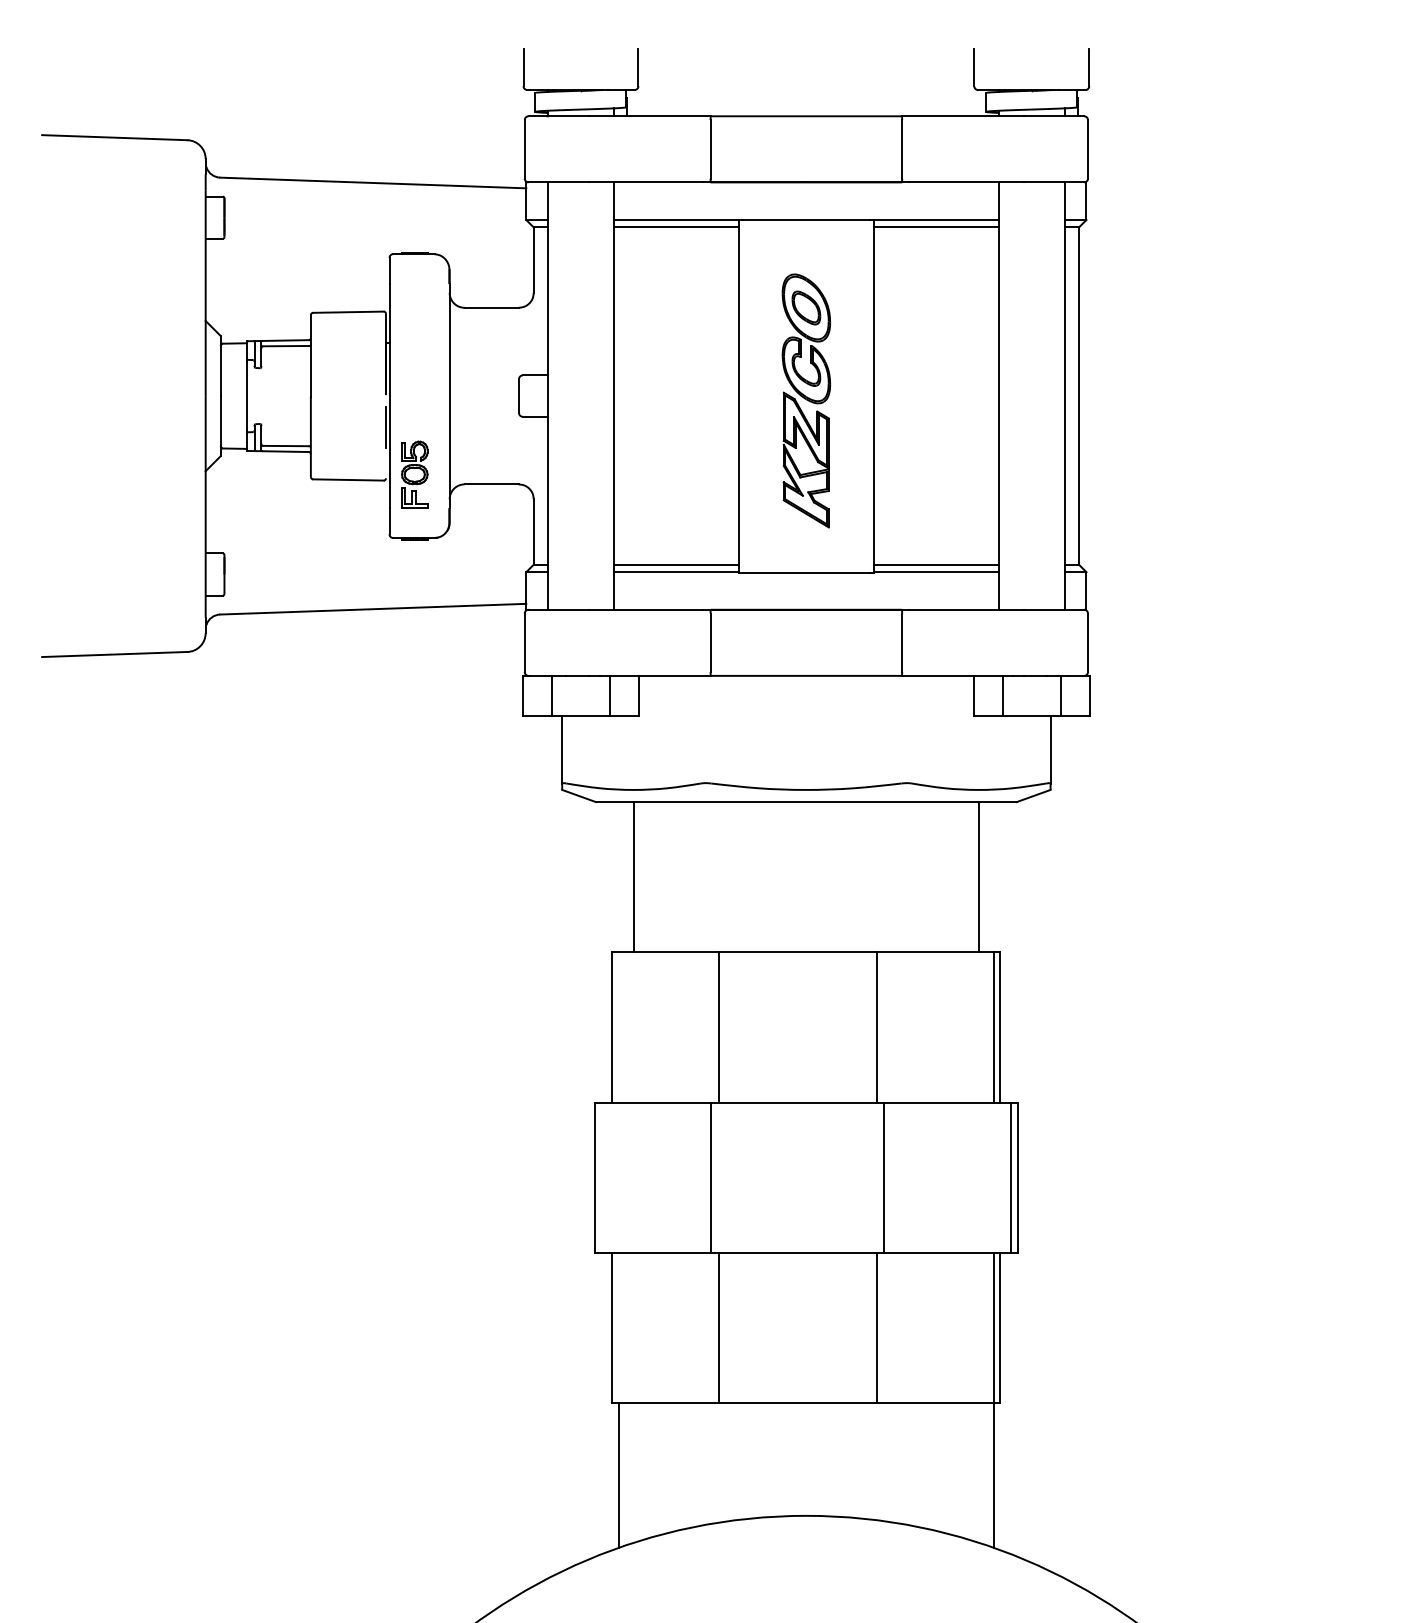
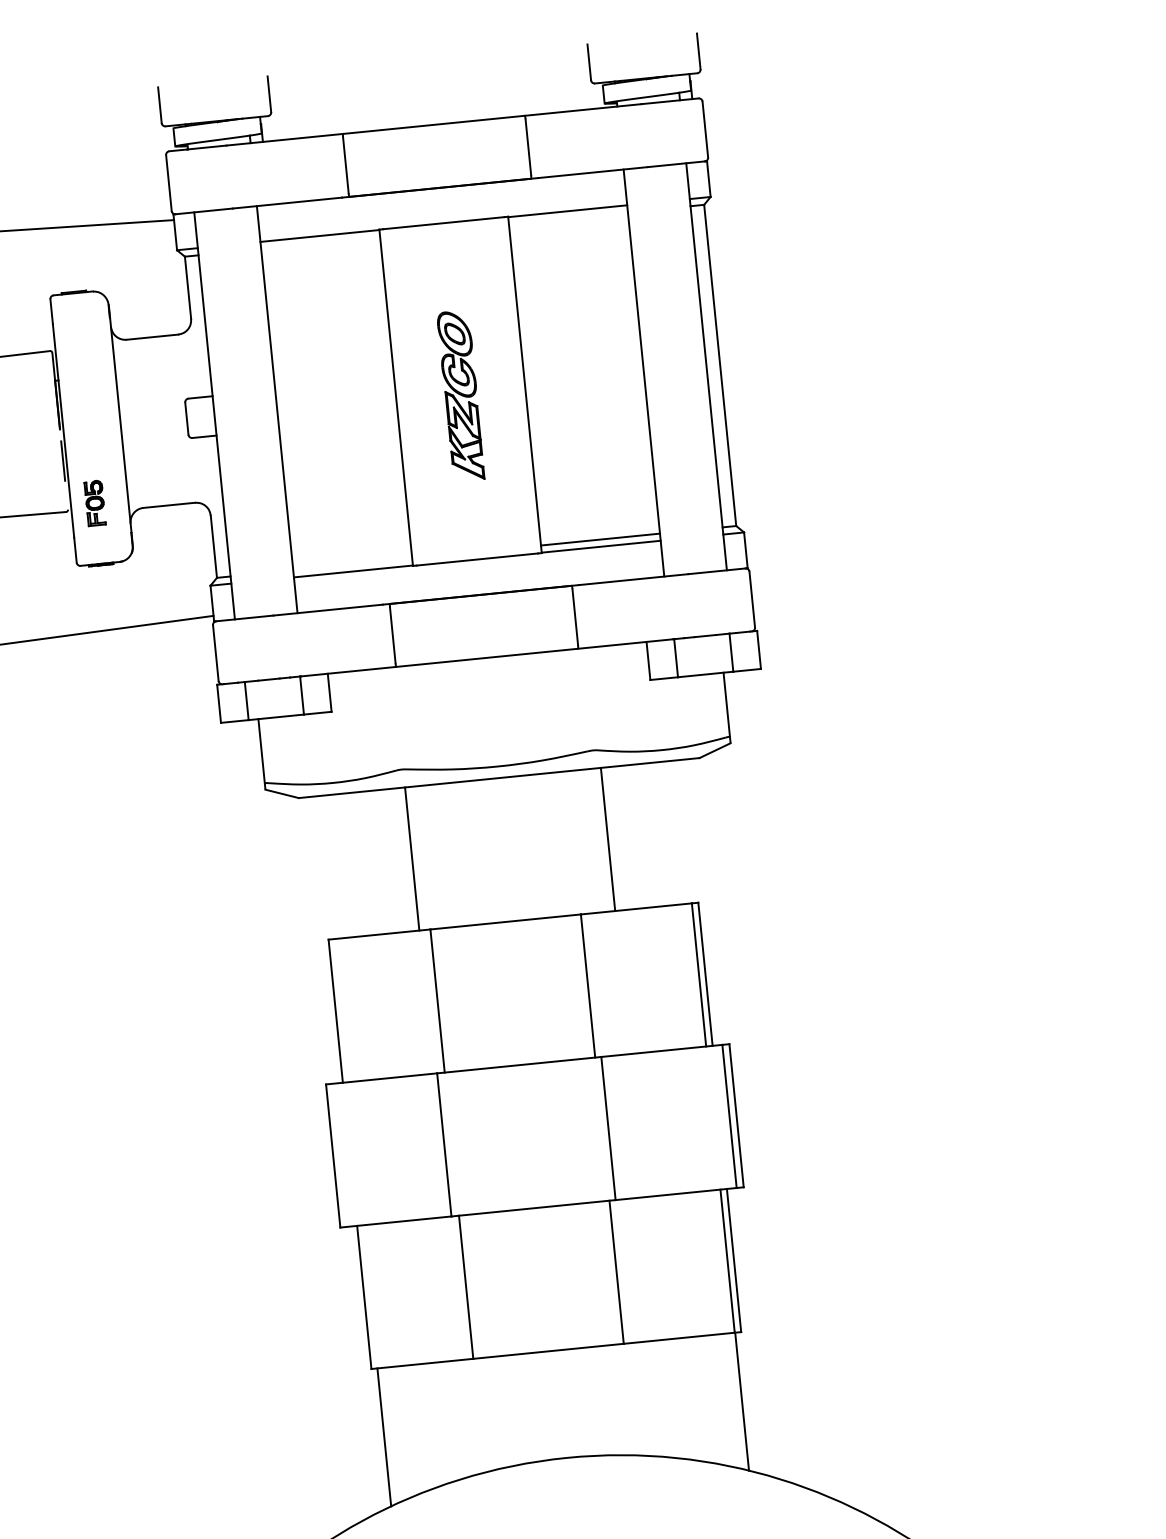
line: (675, 227) -> (319, 243), removed
line: (936, 227) -> (568, 218), removed
part: (806, 400) -> (461, 395), size x0.7
part: (414, 474) -> (94, 503), size x0.7
line: (675, 564) -> (351, 564), removed
line: (633, 877) -> (412, 859), moved
line: (979, 877) -> (608, 839), moved

